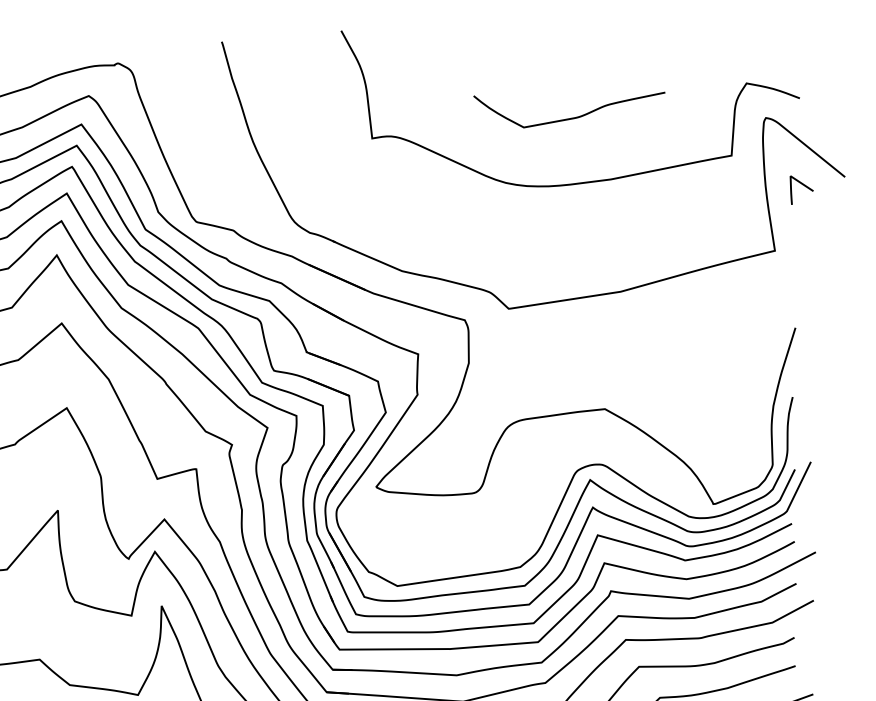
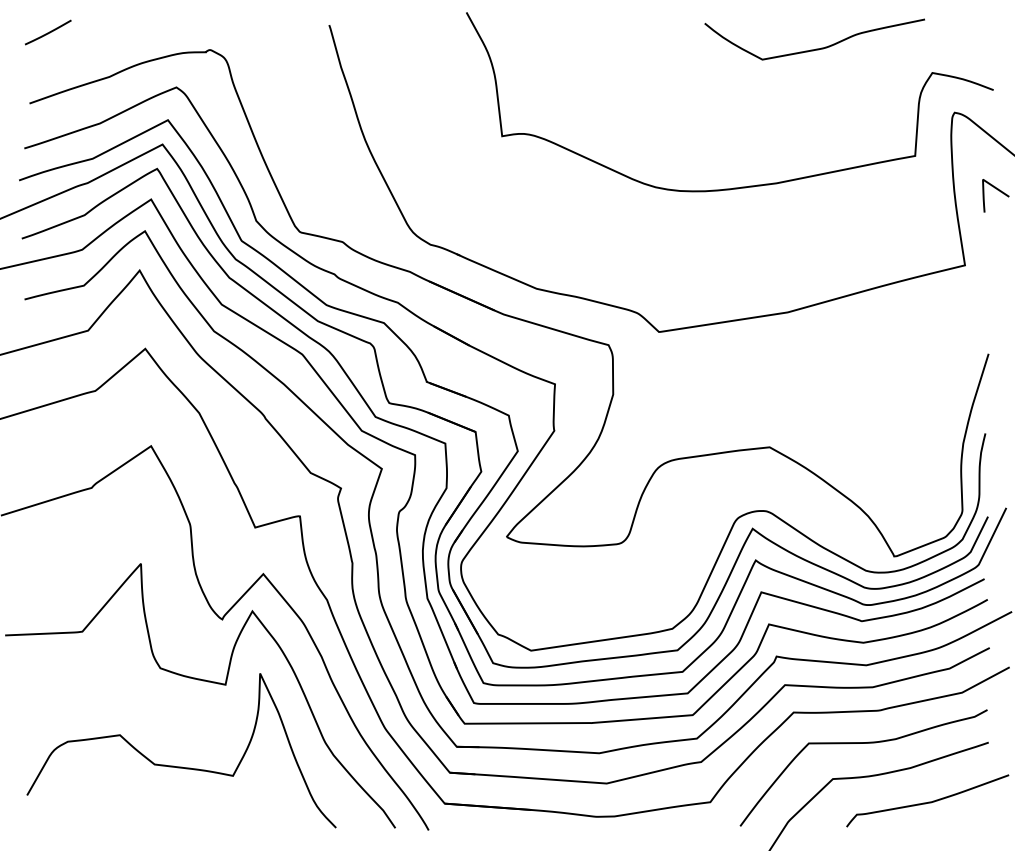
curve: (570, 117) -> (816, 48), moved

